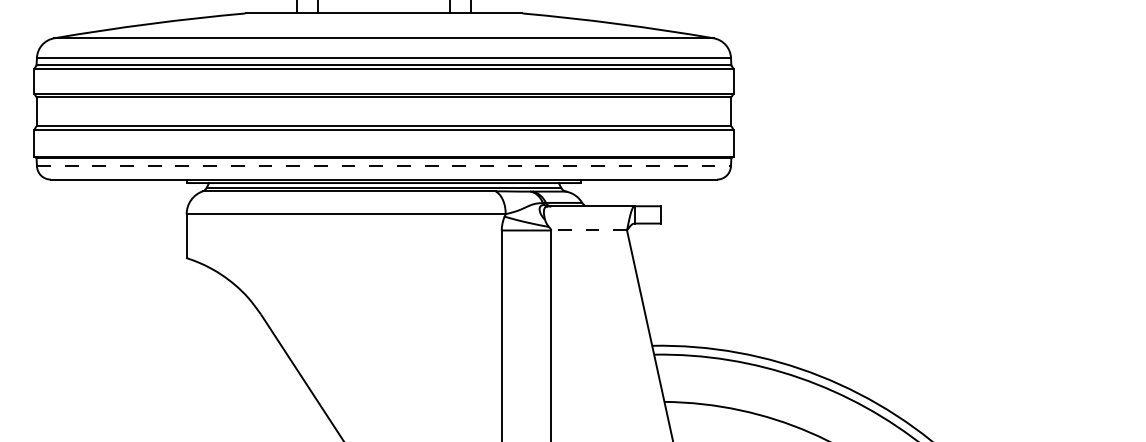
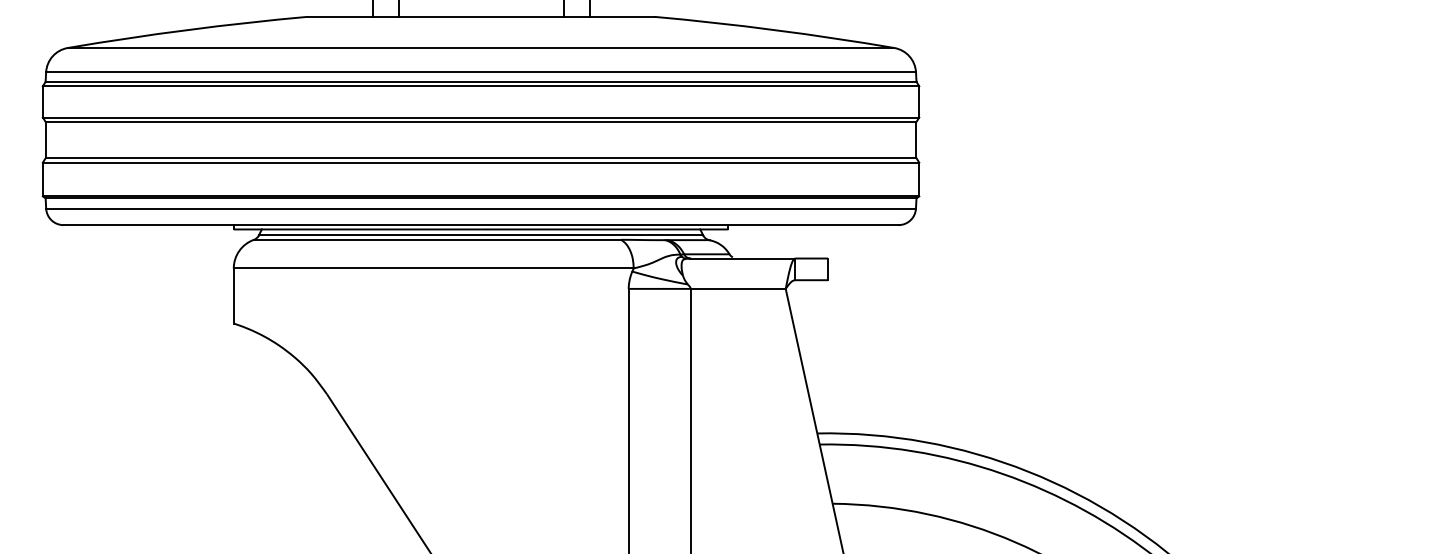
line: (383, 166) -> (480, 208), dashed -> solid
line: (589, 230) -> (738, 288), dashed -> solid

